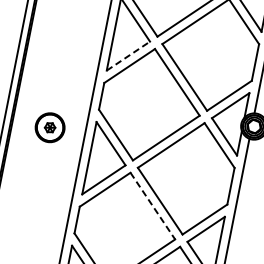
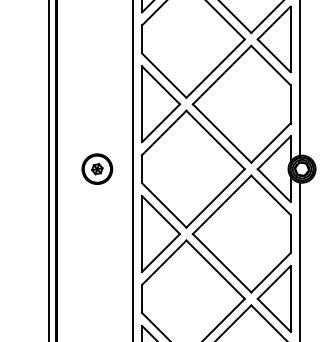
line: (128, 56) -> (161, 123), dashed -> solid
part: (50, 127) -> (97, 168), moved
line: (152, 206) -> (215, 270), dashed -> solid

